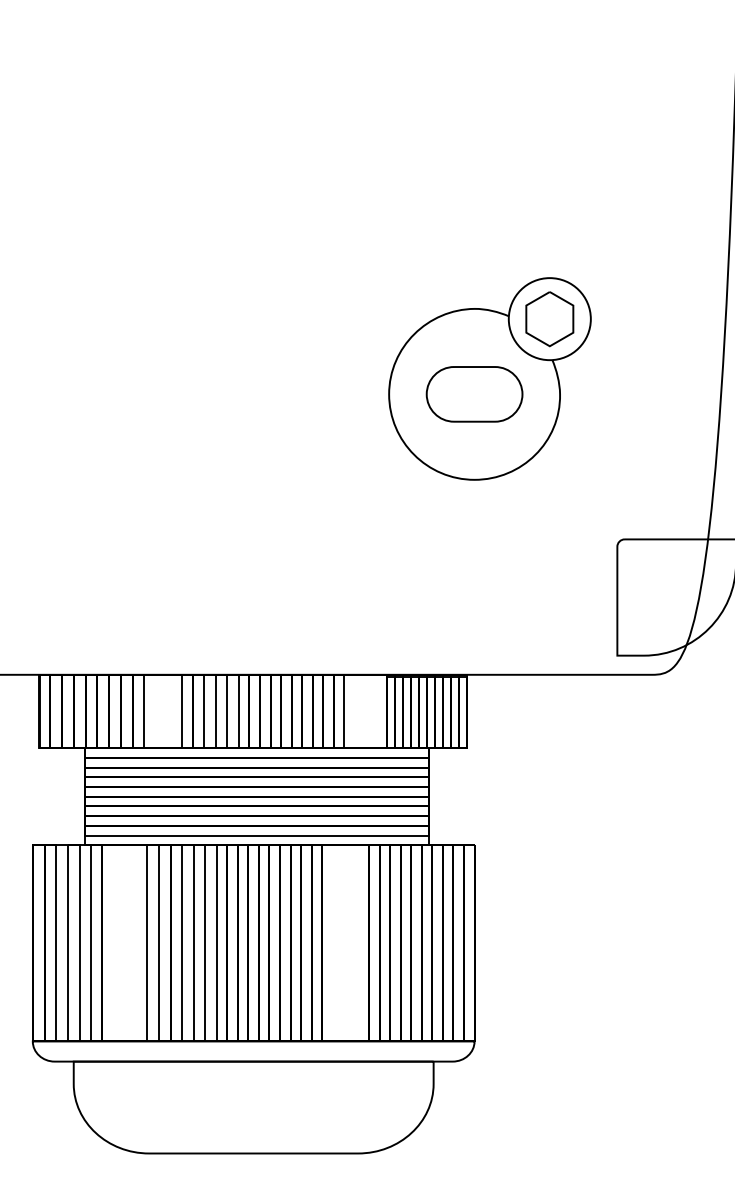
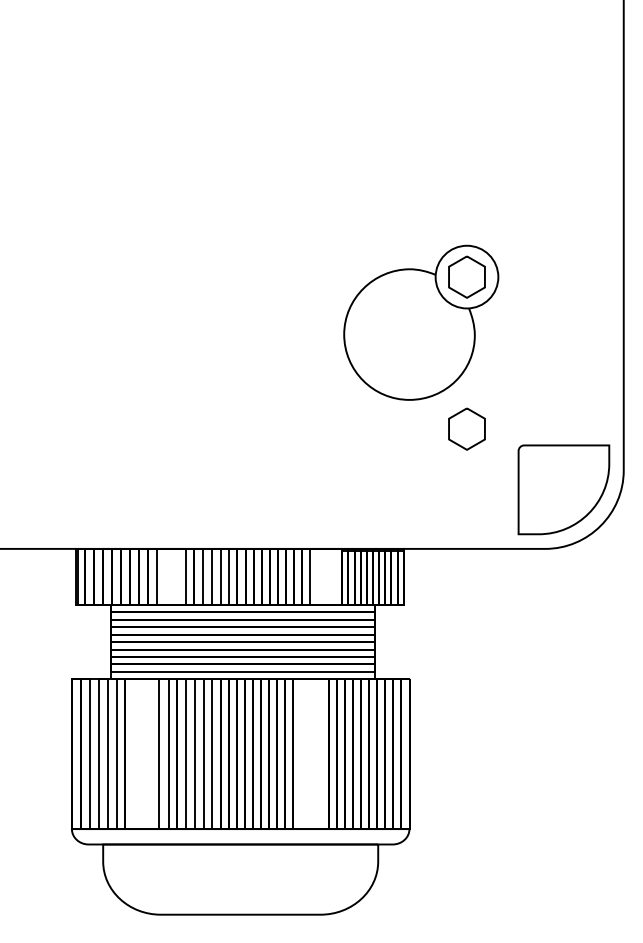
part: (474, 394) -> (409, 334), removed
part: (549, 517) -> (466, 428), added

